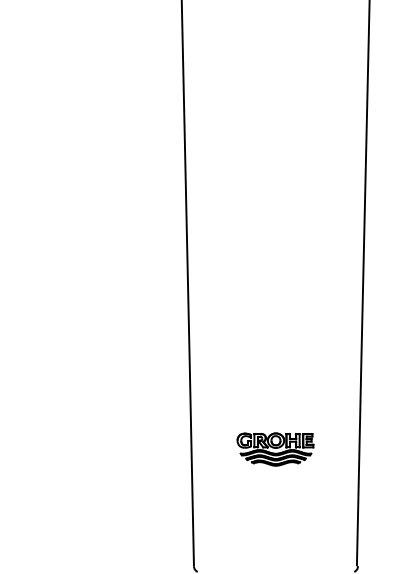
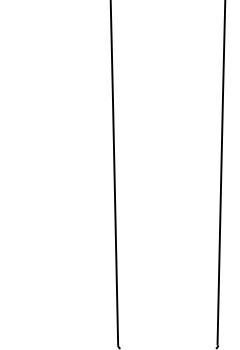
part: (274, 448) -> (167, 273), removed

